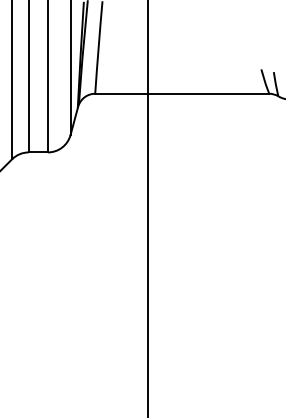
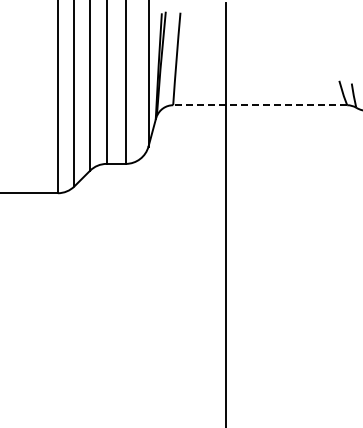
line: (182, 94) -> (260, 105), solid -> dashed

